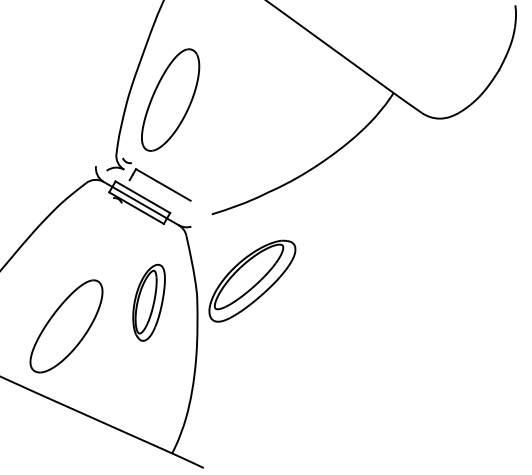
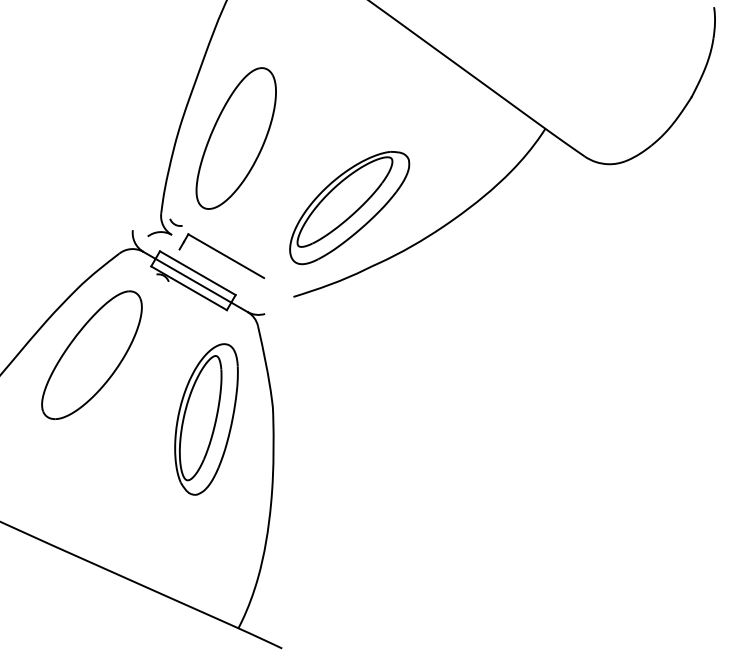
part: (252, 280) -> (349, 207), moved
part: (148, 302) -> (205, 419), size x1.43
part: (66, 326) -> (91, 355), moved

